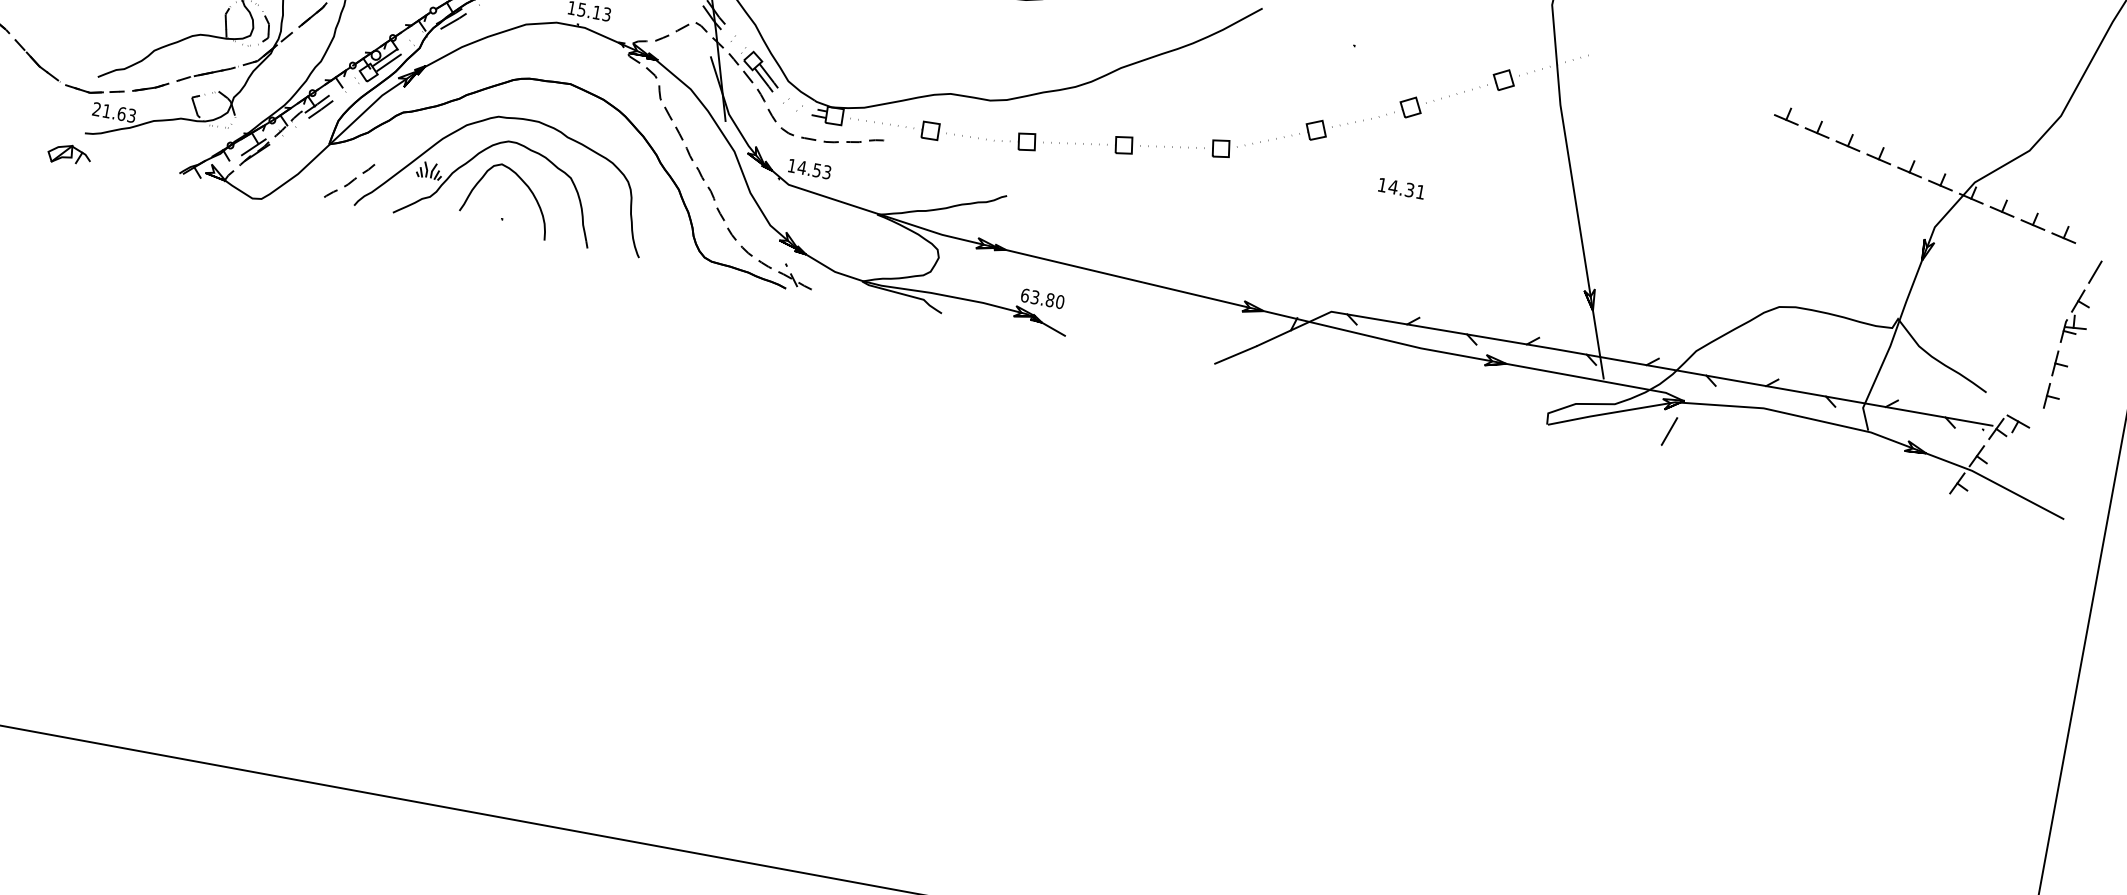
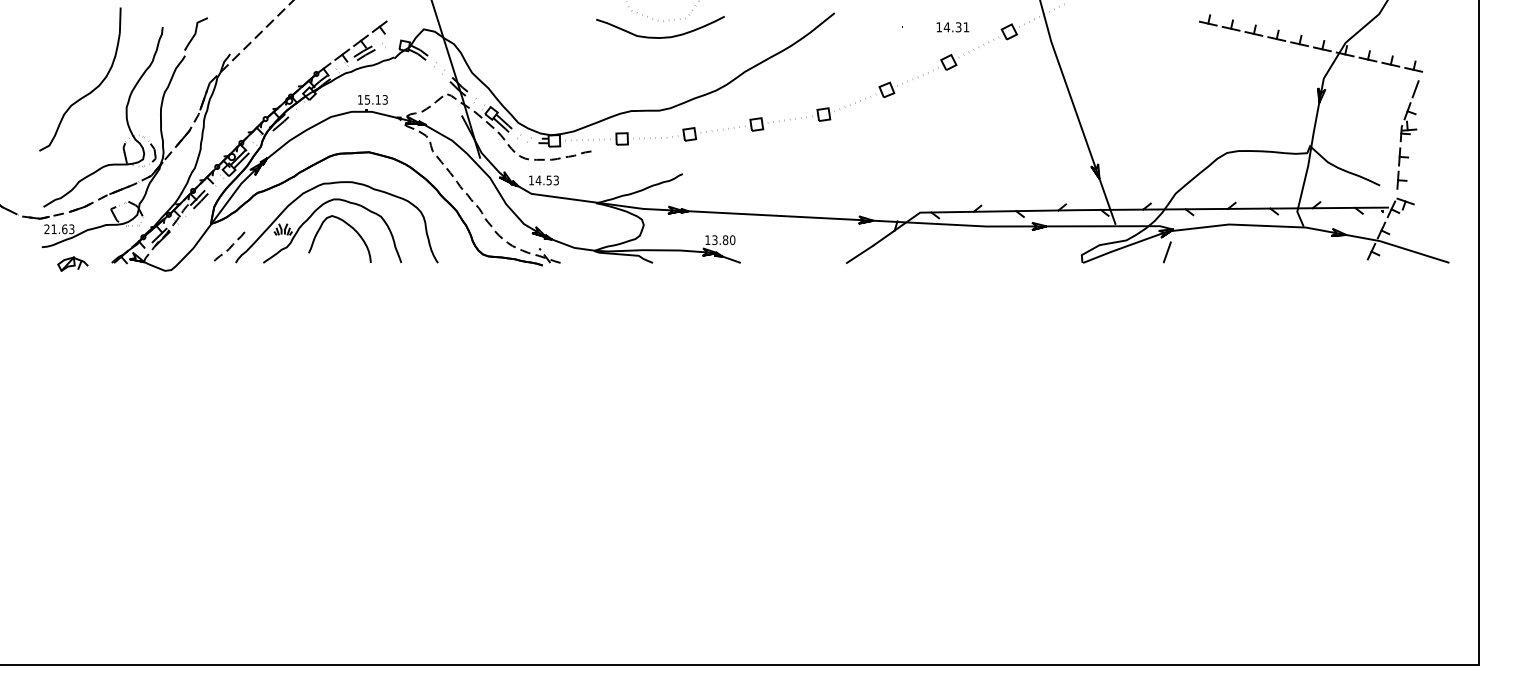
part: (68, 154) -> (72, 263), moved
text: (1401, 188) -> (952, 27), moved
text: (1024, 295) -> (707, 240), 63.80 -> 13.80
part: (2072, 333) -> (1407, 134), moved

